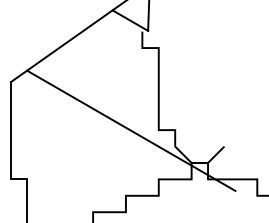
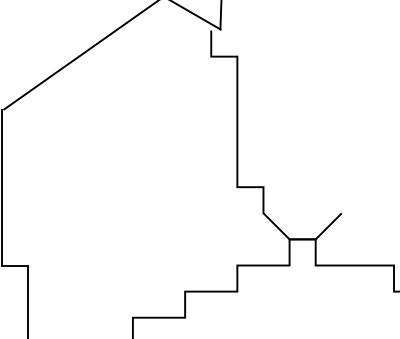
line: (131, 130) -> (193, 187), removed

